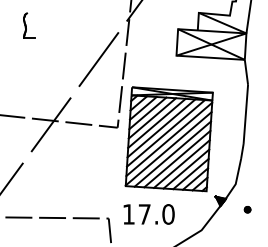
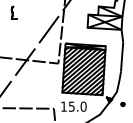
text: (144, 214) -> (71, 106), 17.0 -> 15.0

